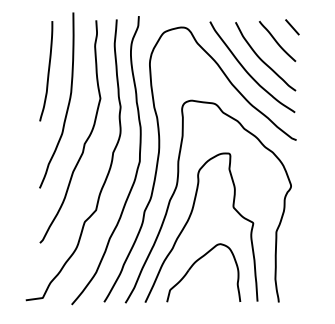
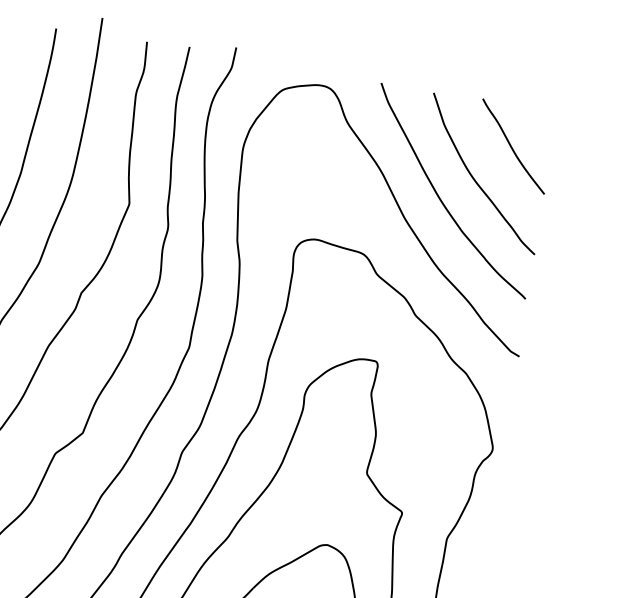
line: (292, 27) -> (549, 122), removed

